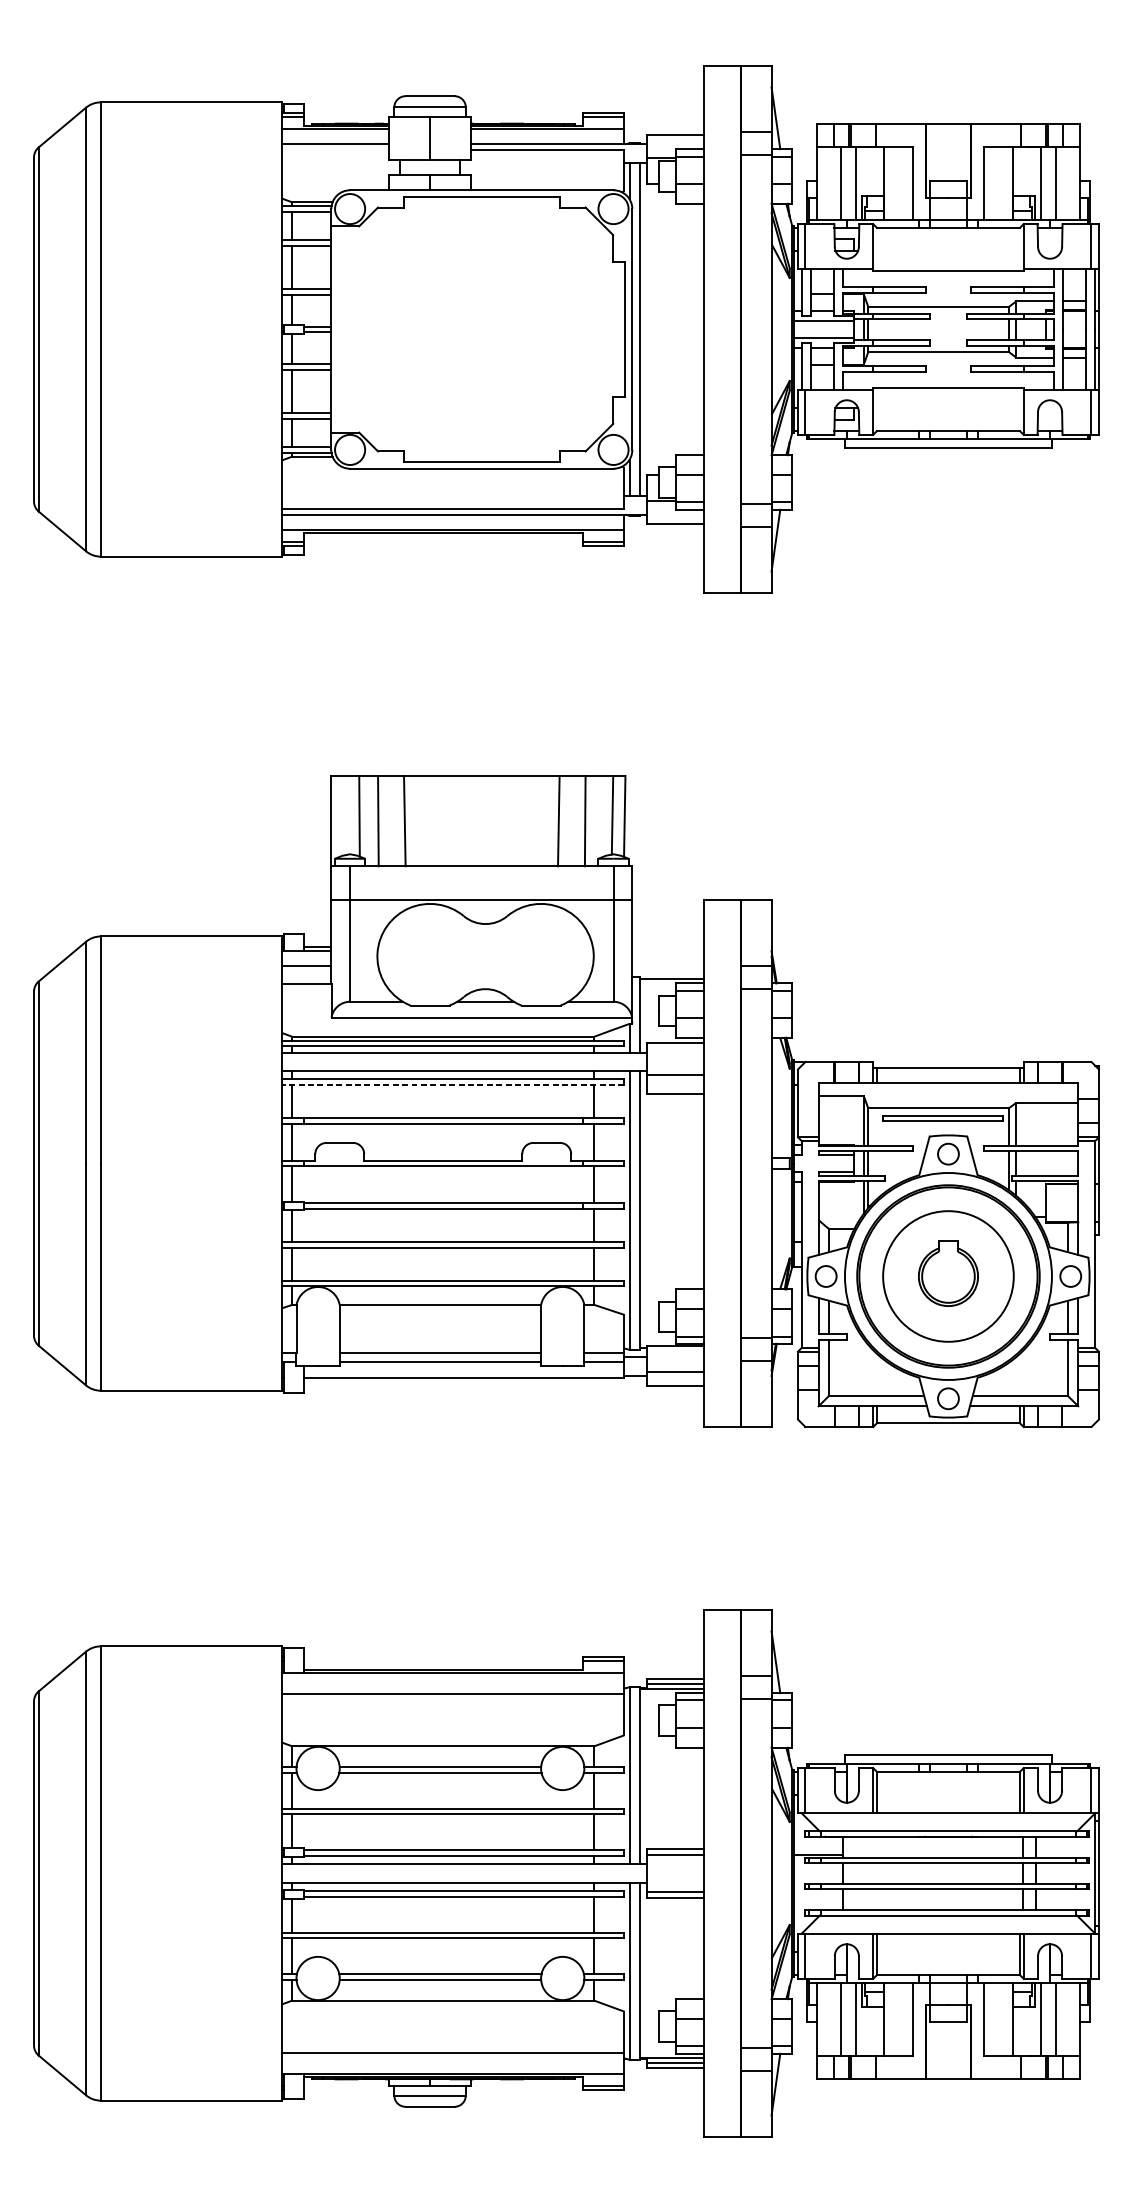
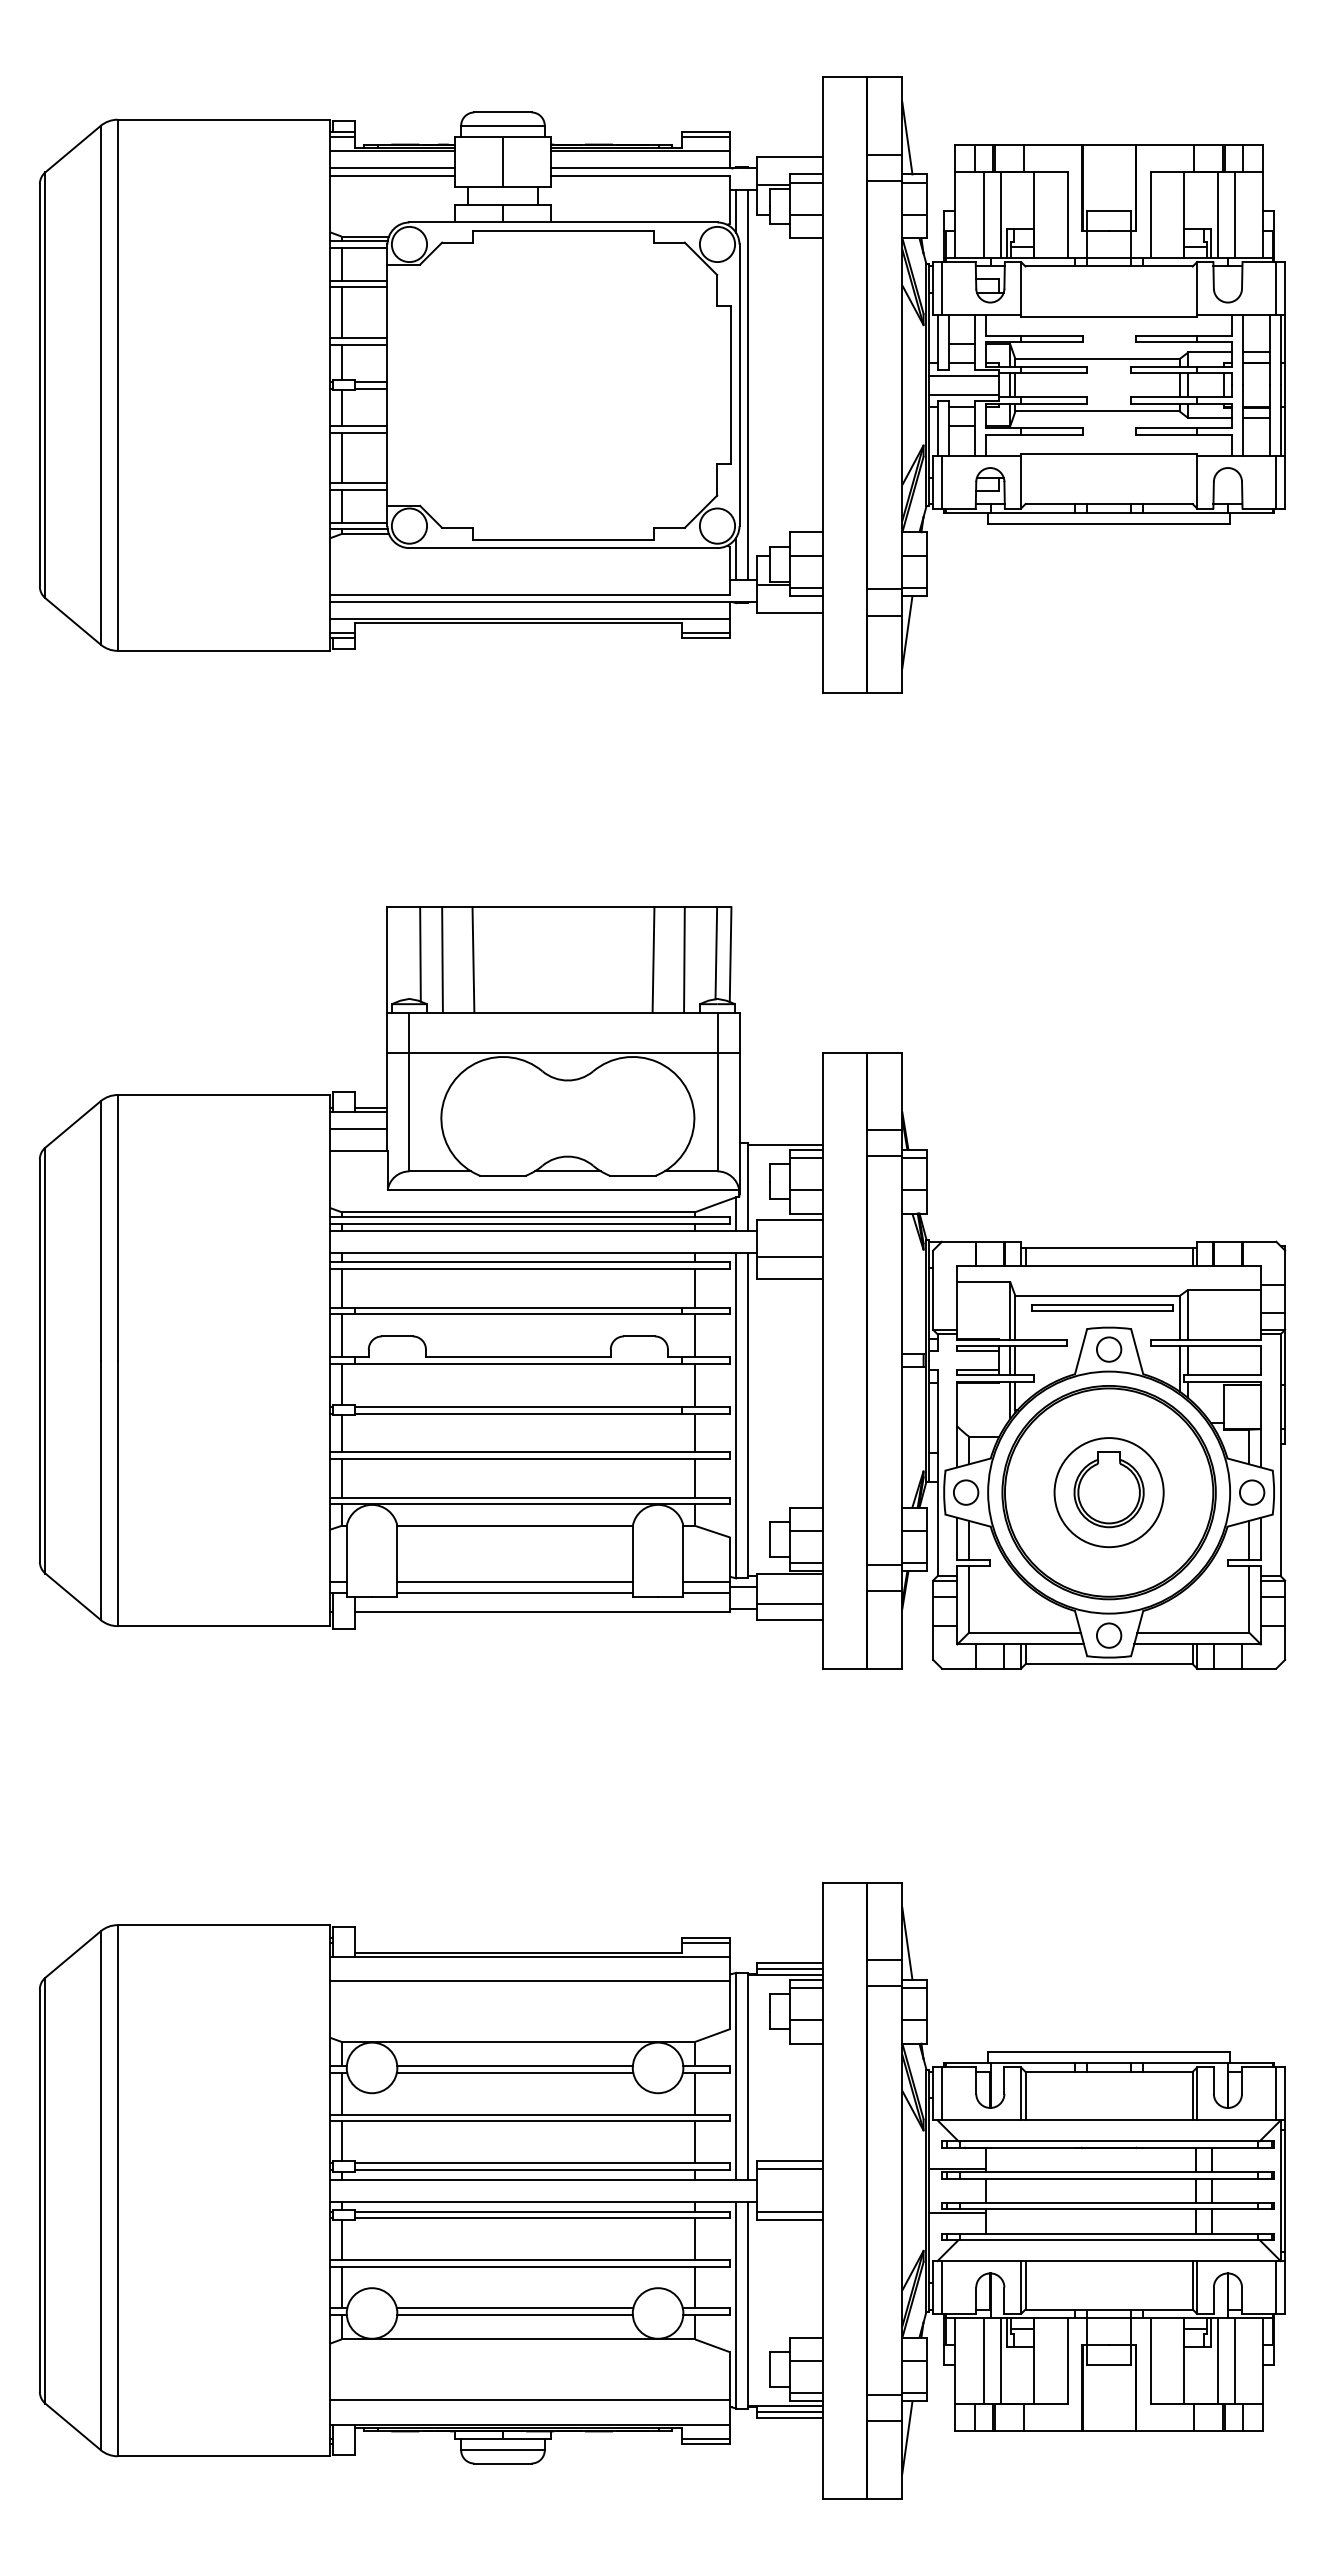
line: (335, 150) -> (392, 175), added
line: (453, 1084) -> (530, 1268), dashed -> solid
circle: (947, 1276) -> (1108, 1492), size x0.71
line: (817, 1892) -> (956, 2212), added

